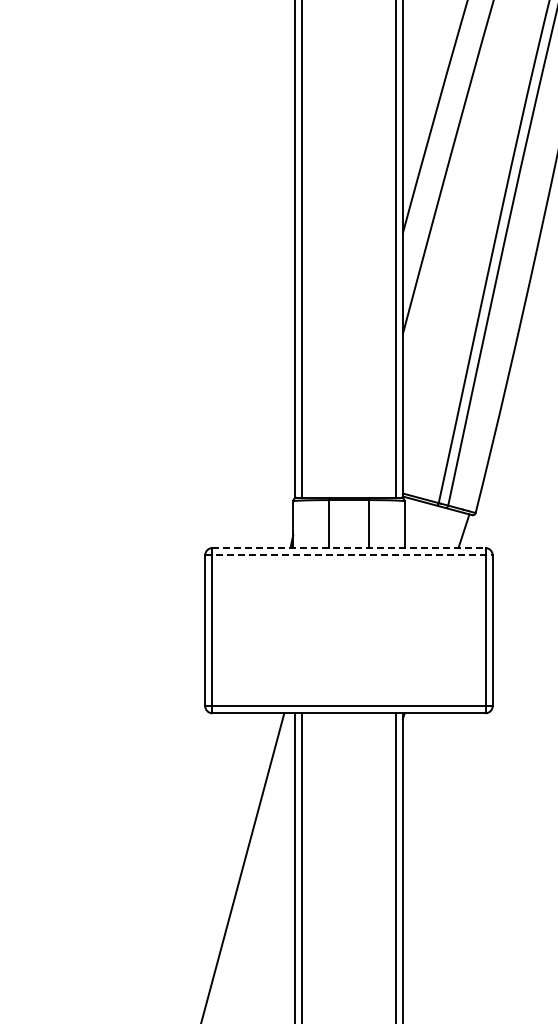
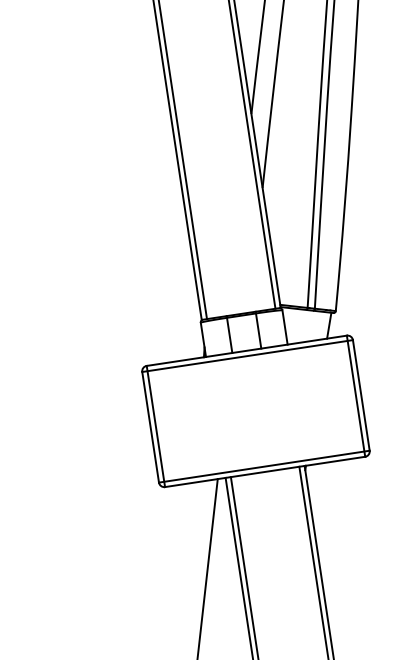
line: (348, 548) -> (246, 351), dashed -> solid
line: (348, 555) -> (247, 356), dashed -> solid

